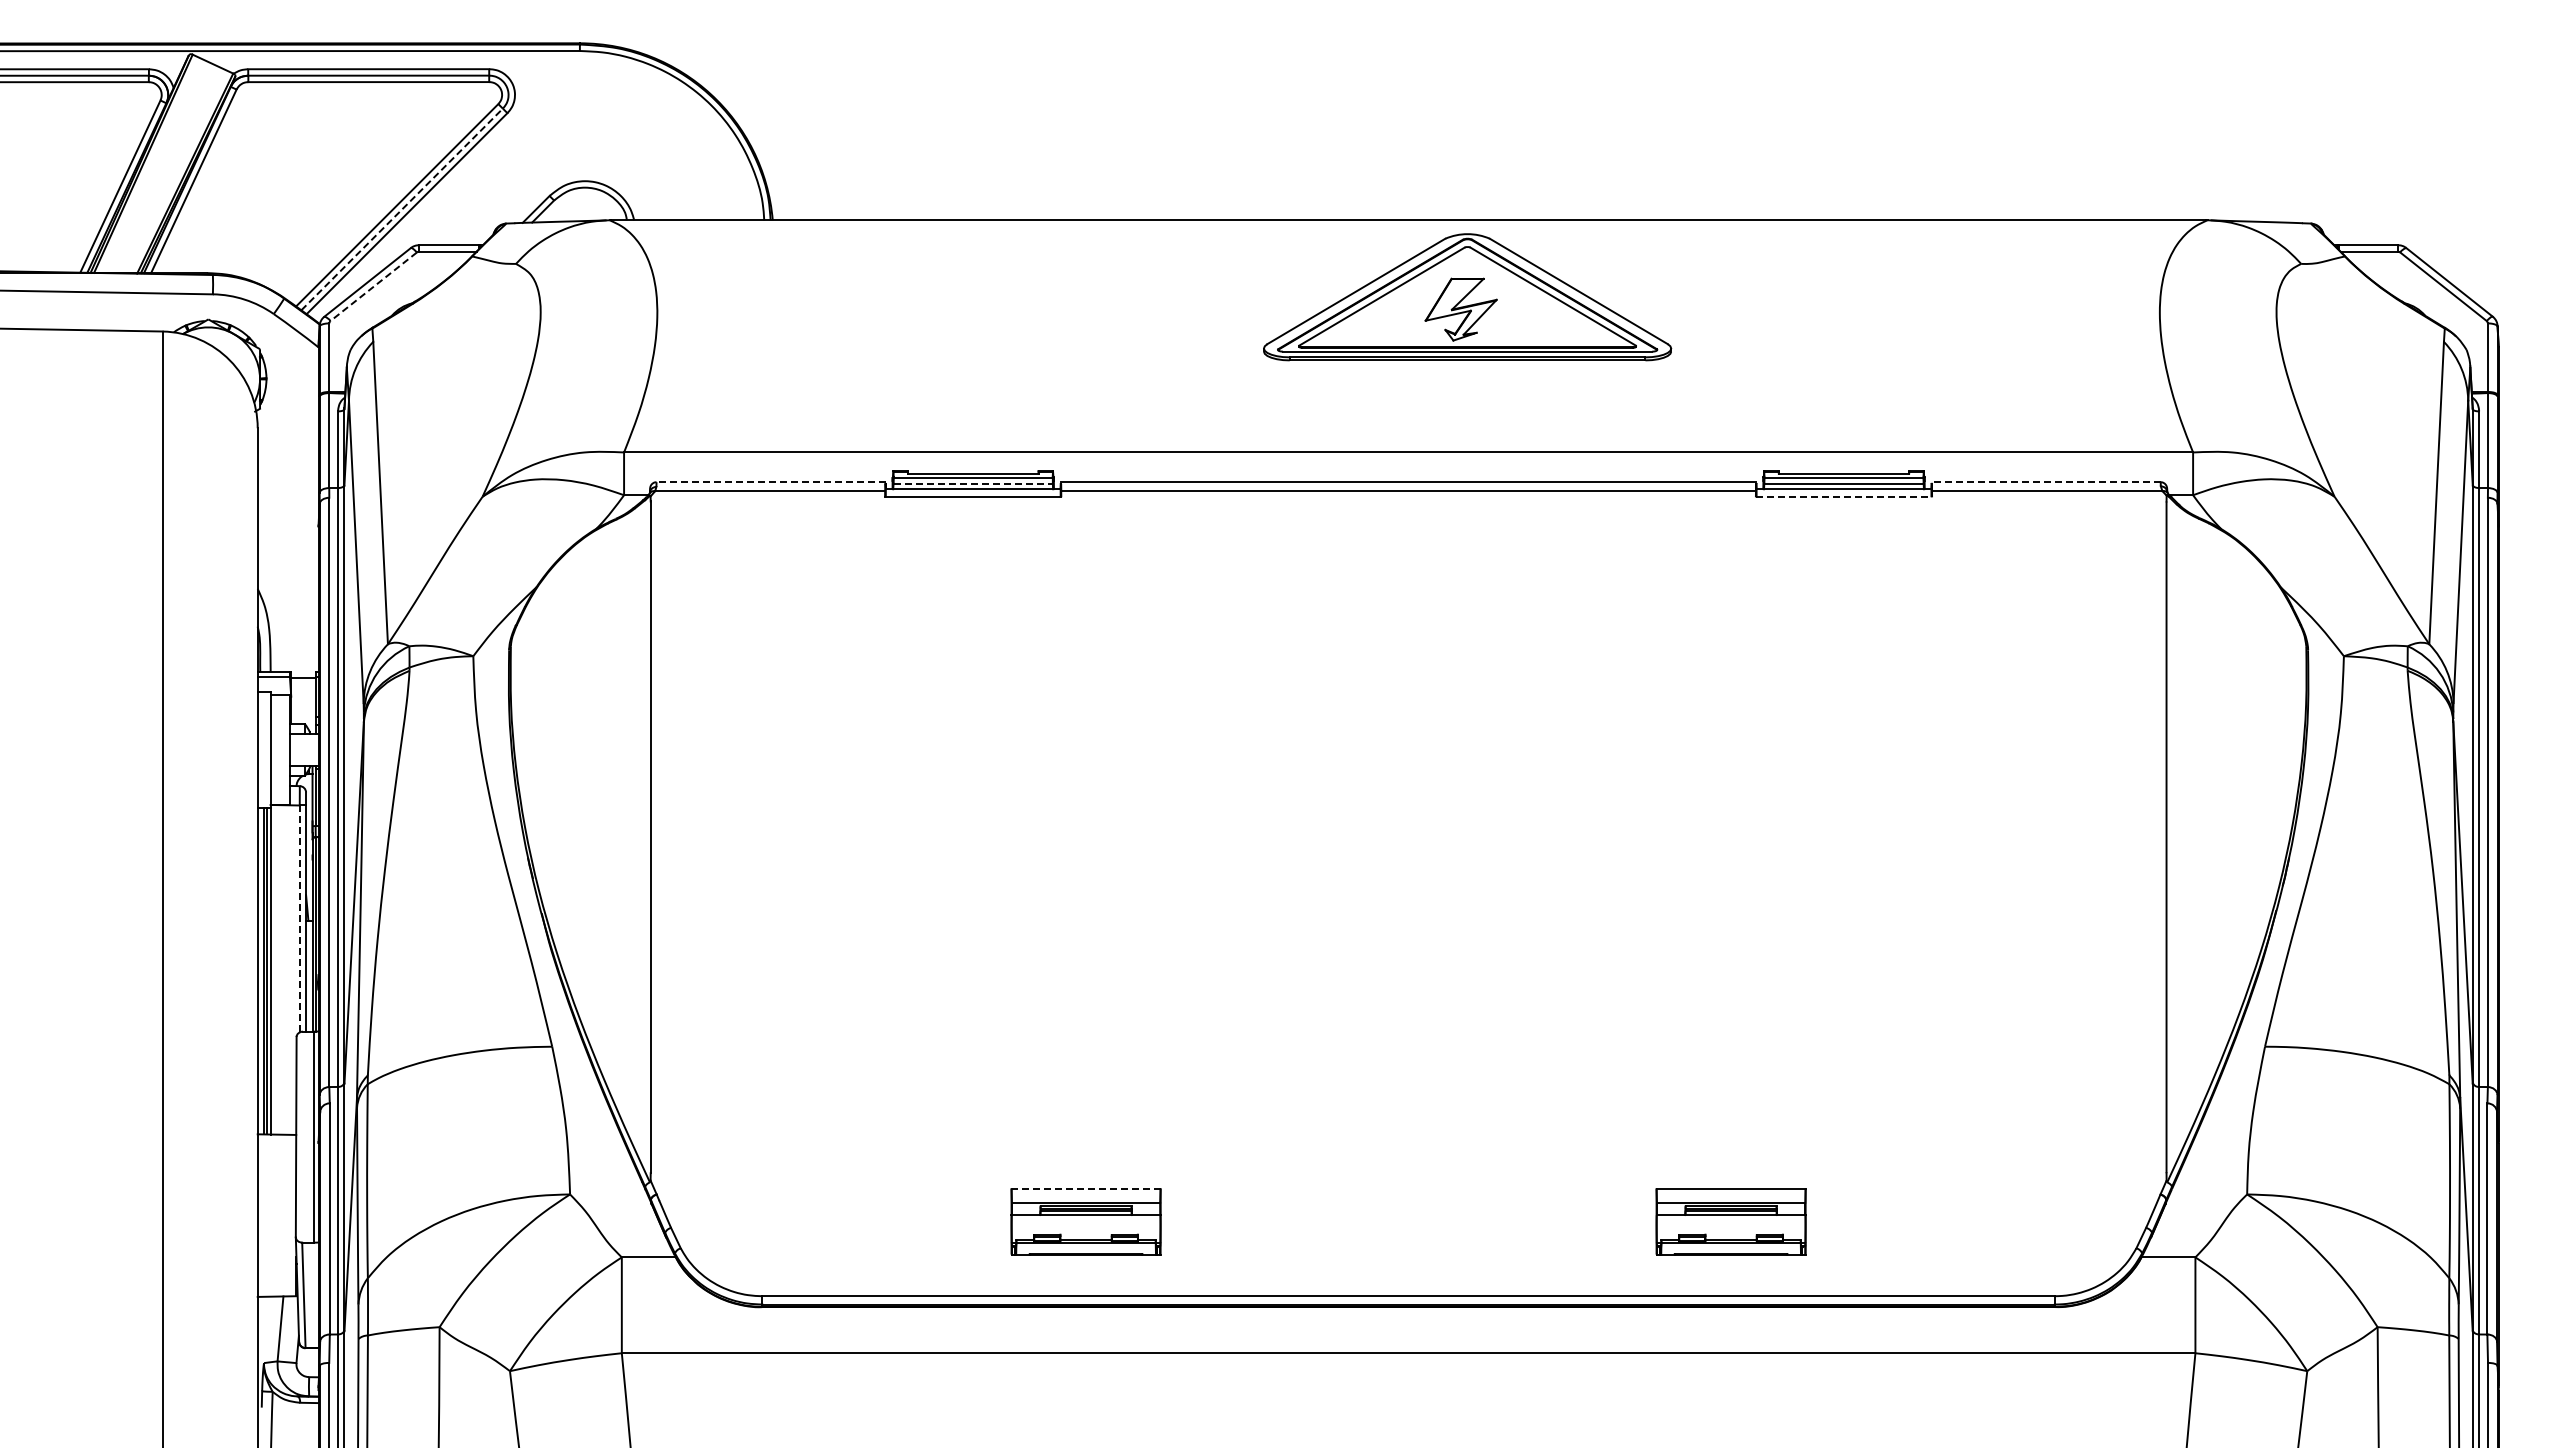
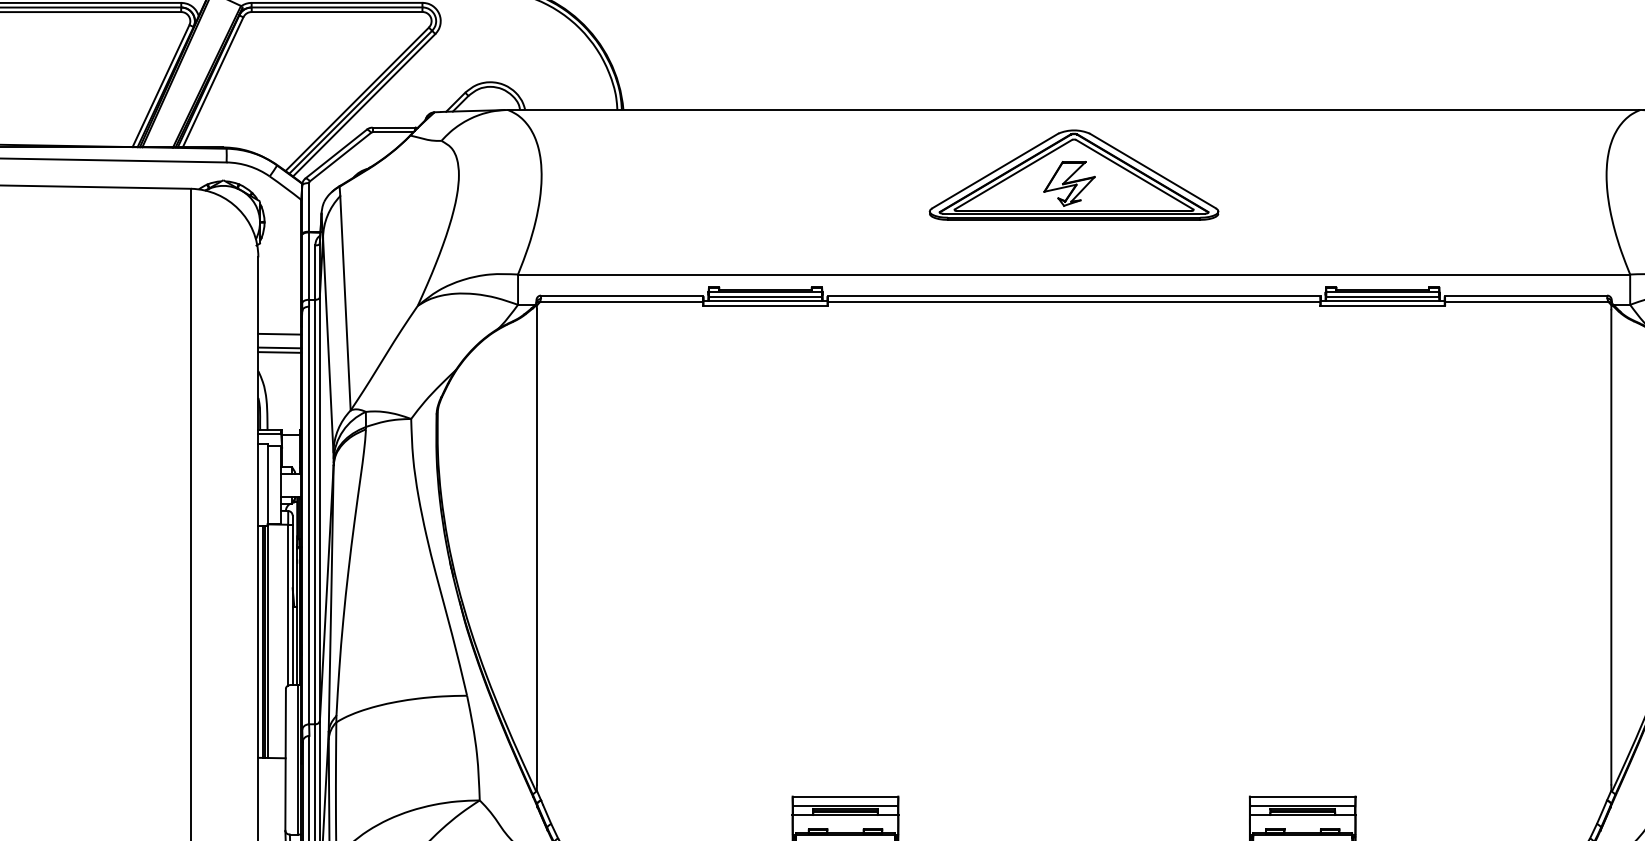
line: (402, 209) -> (360, 102), dashed -> solid
line: (373, 287) -> (340, 157), dashed -> solid
part: (1467, 297) -> (1074, 175), moved
line: (770, 482) -> (621, 295), dashed -> solid
line: (2045, 482) -> (1525, 295), dashed -> solid
line: (973, 483) -> (765, 296), dashed -> solid
line: (1844, 497) -> (1383, 306), dashed -> solid
line: (287, 536) -> (279, 334), added
line: (287, 555) -> (279, 347), added
line: (287, 561) -> (279, 351), added
line: (299, 918) -> (287, 604), dashed -> solid
line: (1086, 1189) -> (845, 796), dashed -> solid

